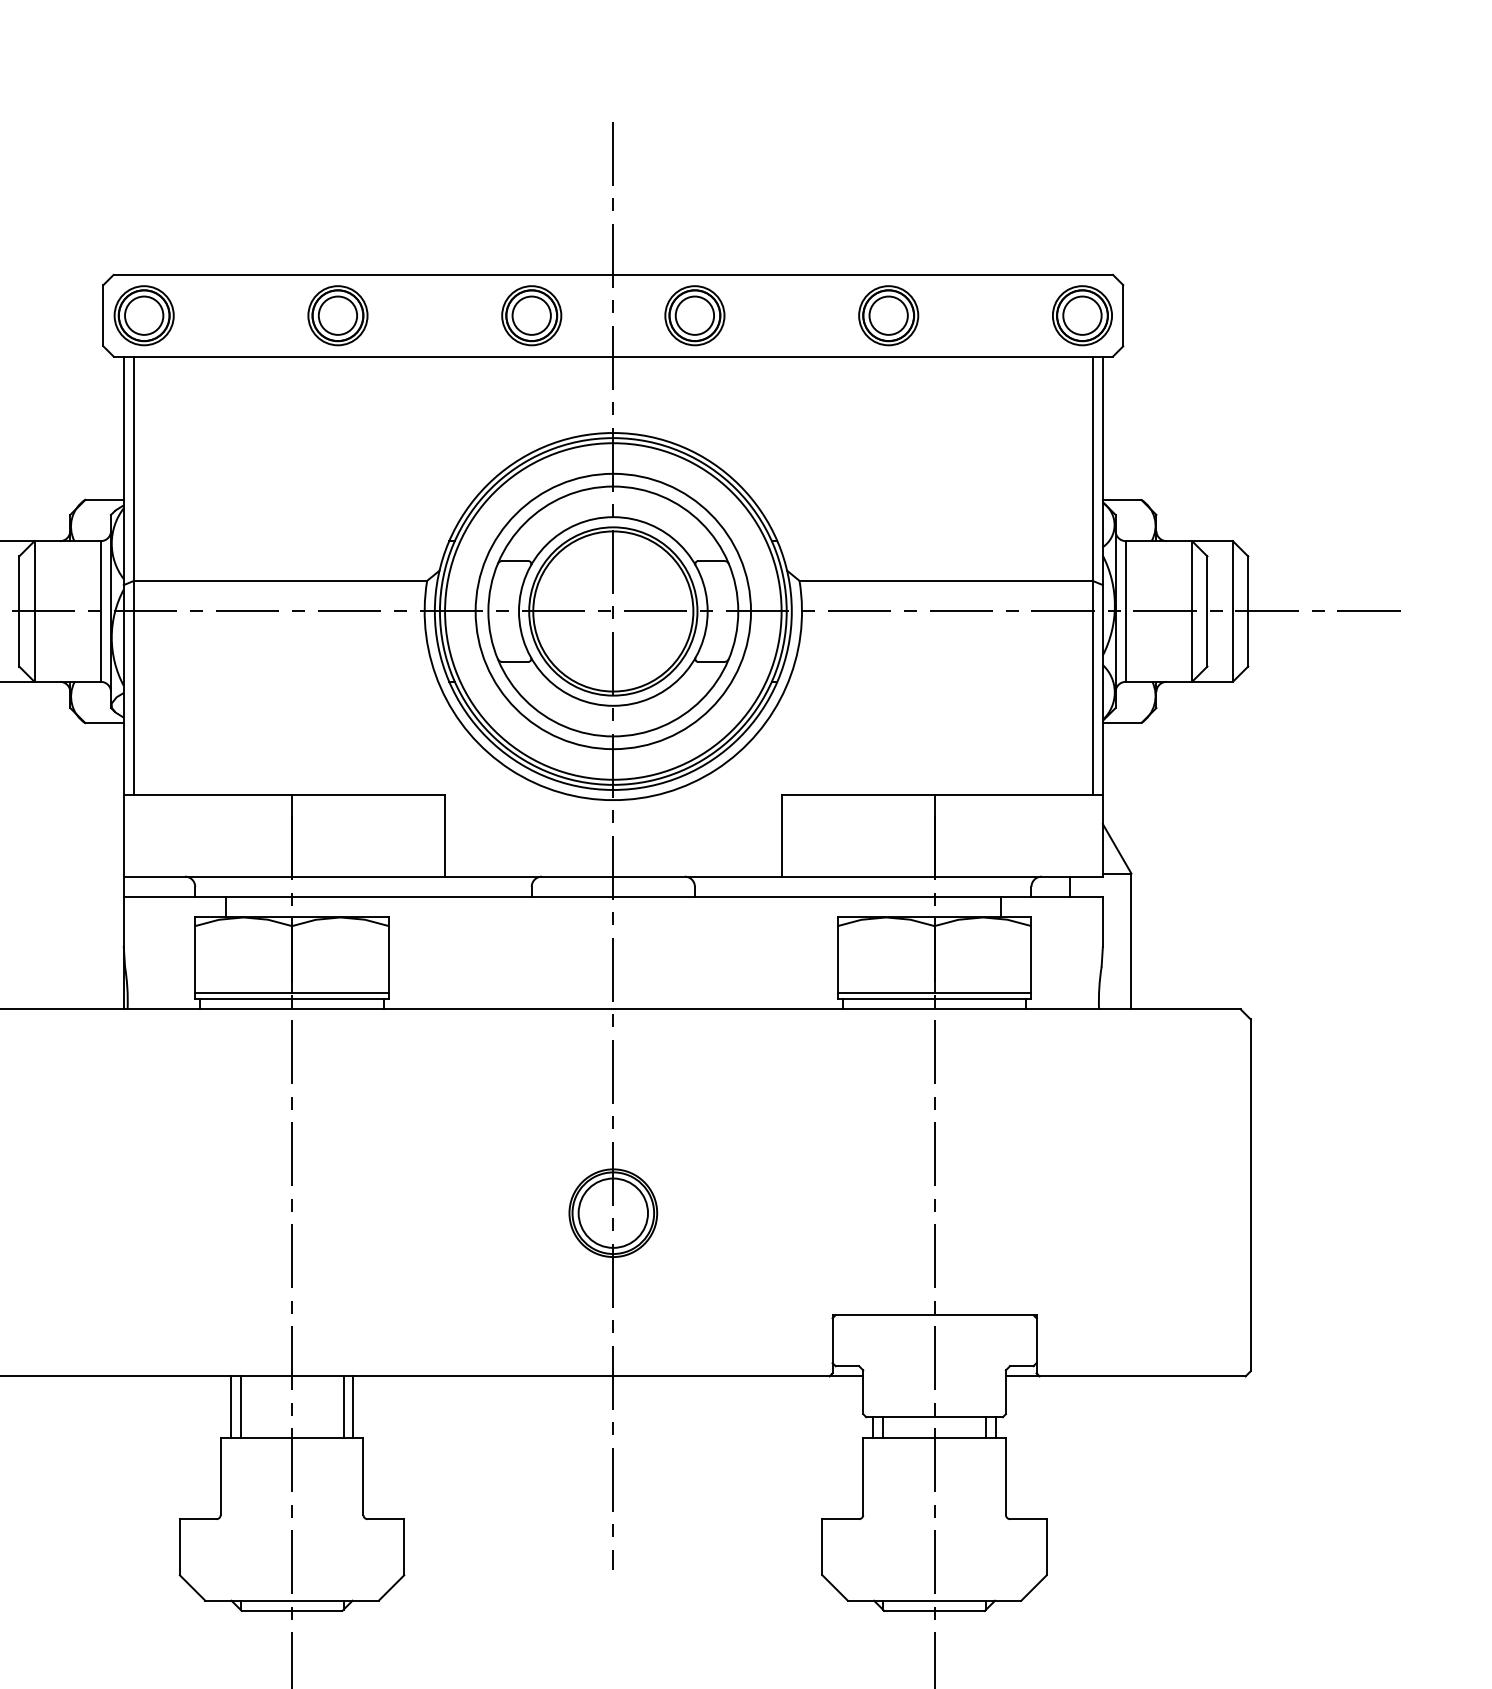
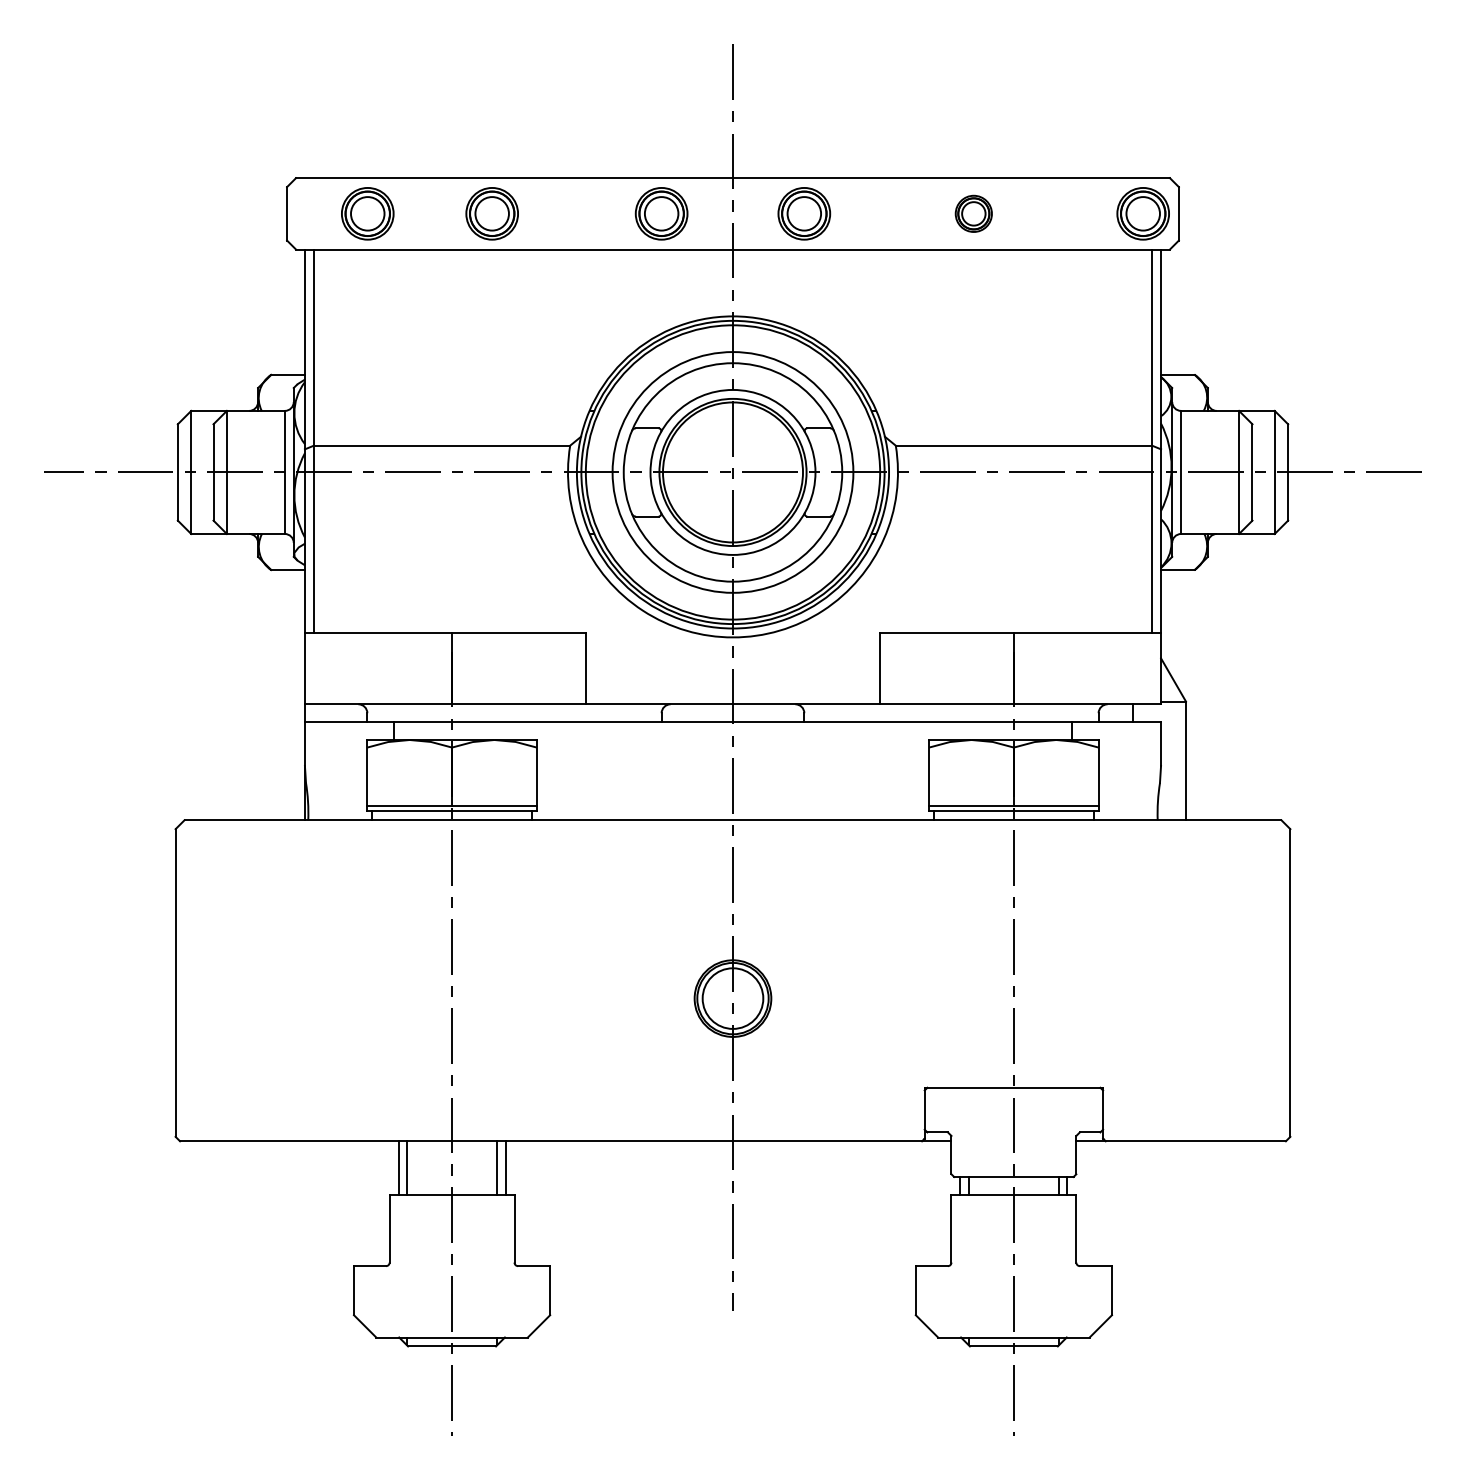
part: (143, 315) -> (367, 213), moved
part: (888, 315) -> (973, 213), size x0.7

